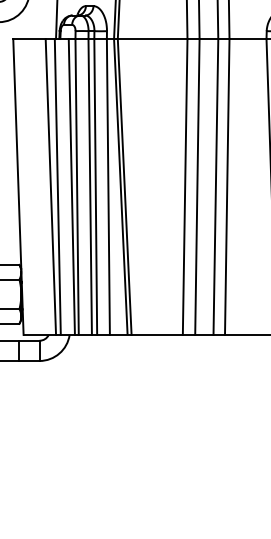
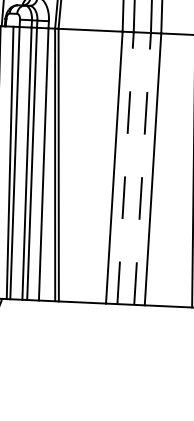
line: (197, 186) -> (125, 167), solid -> dashed
line: (215, 186) -> (142, 168), solid -> dashed

